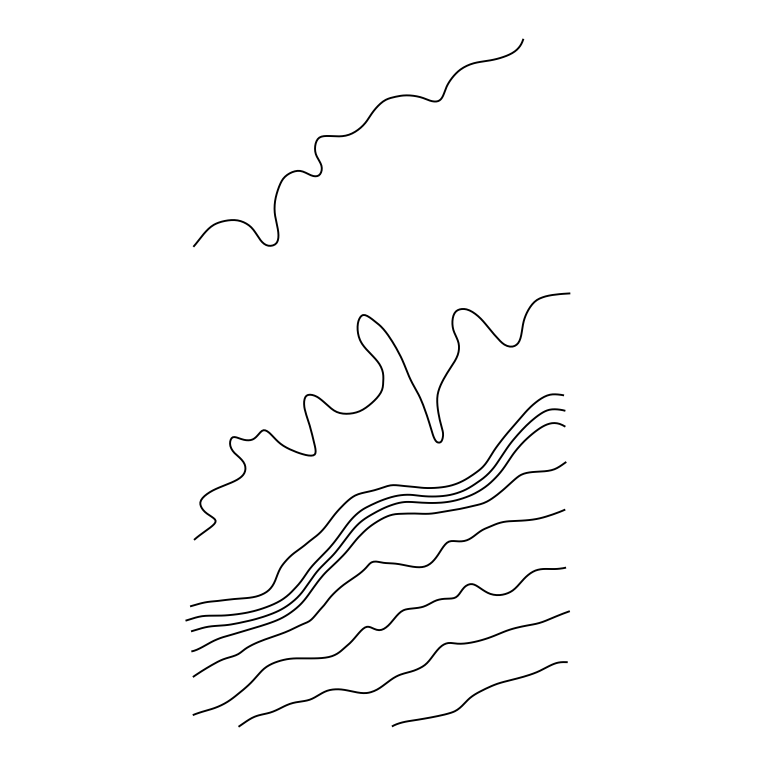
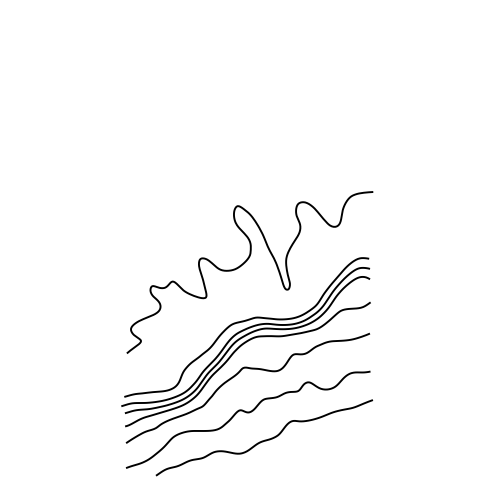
curve: (355, 133) -> (232, 87), removed
curve: (479, 694) -> (313, 454), removed

